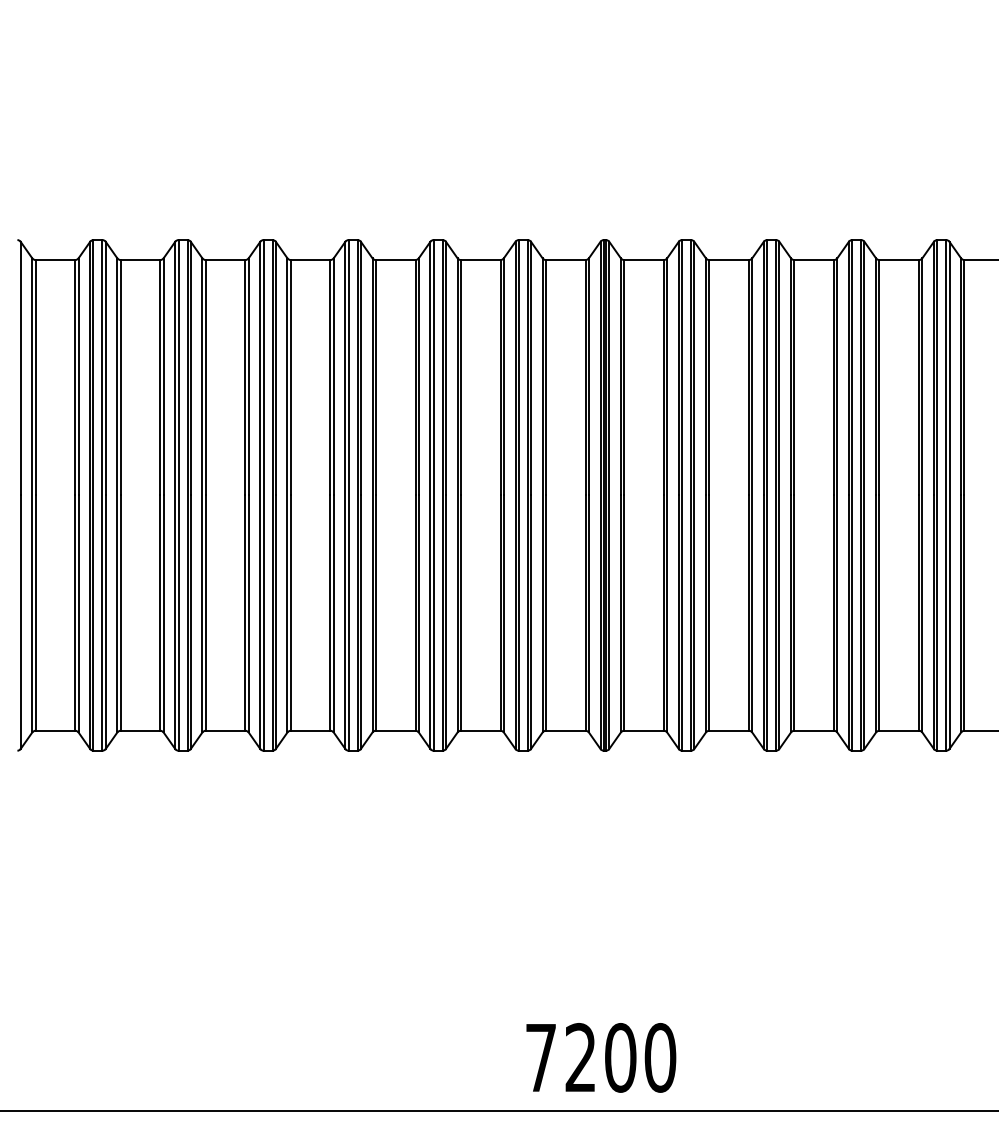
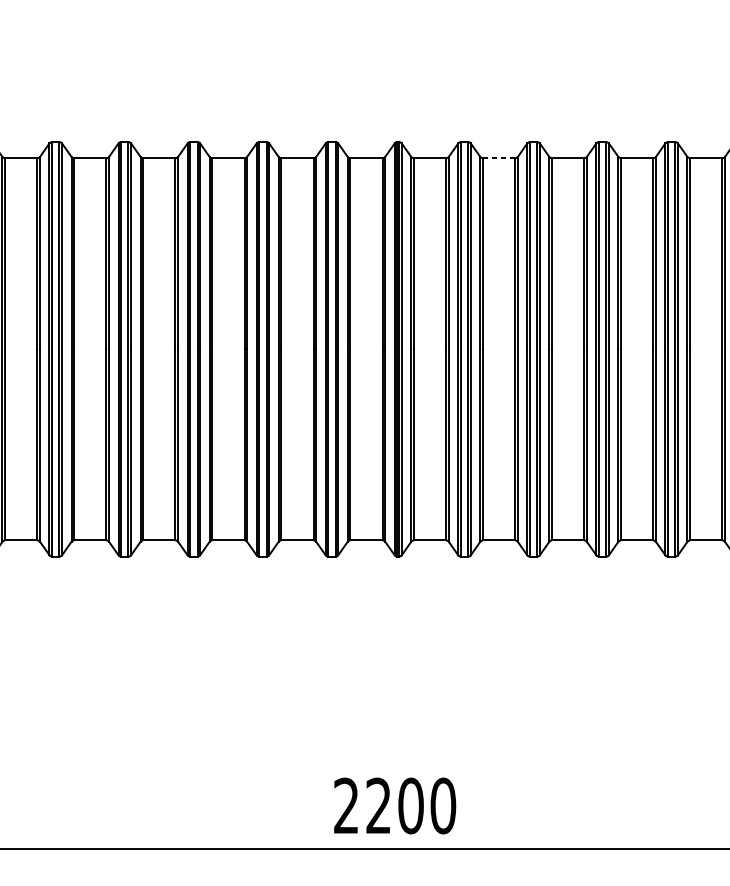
line: (729, 260) -> (499, 158), solid -> dashed
text: (540, 1057) -> (345, 805), 7200 -> 2200

